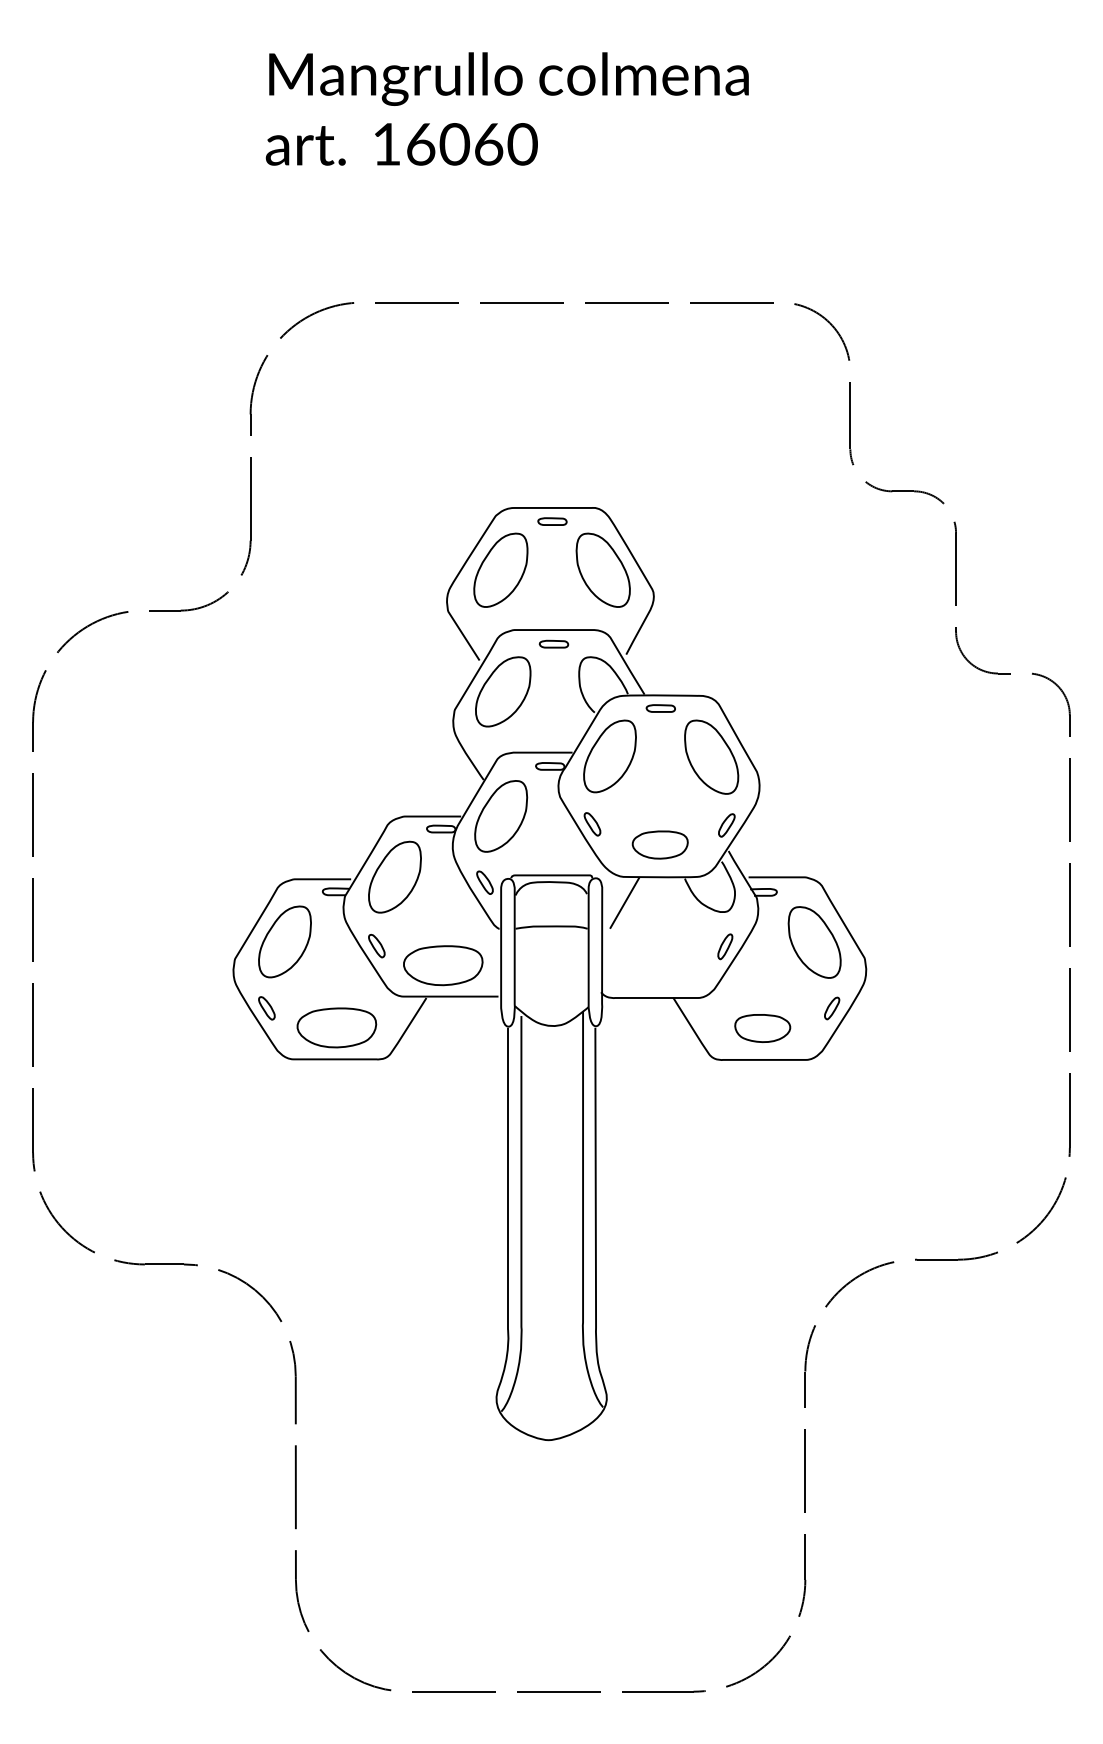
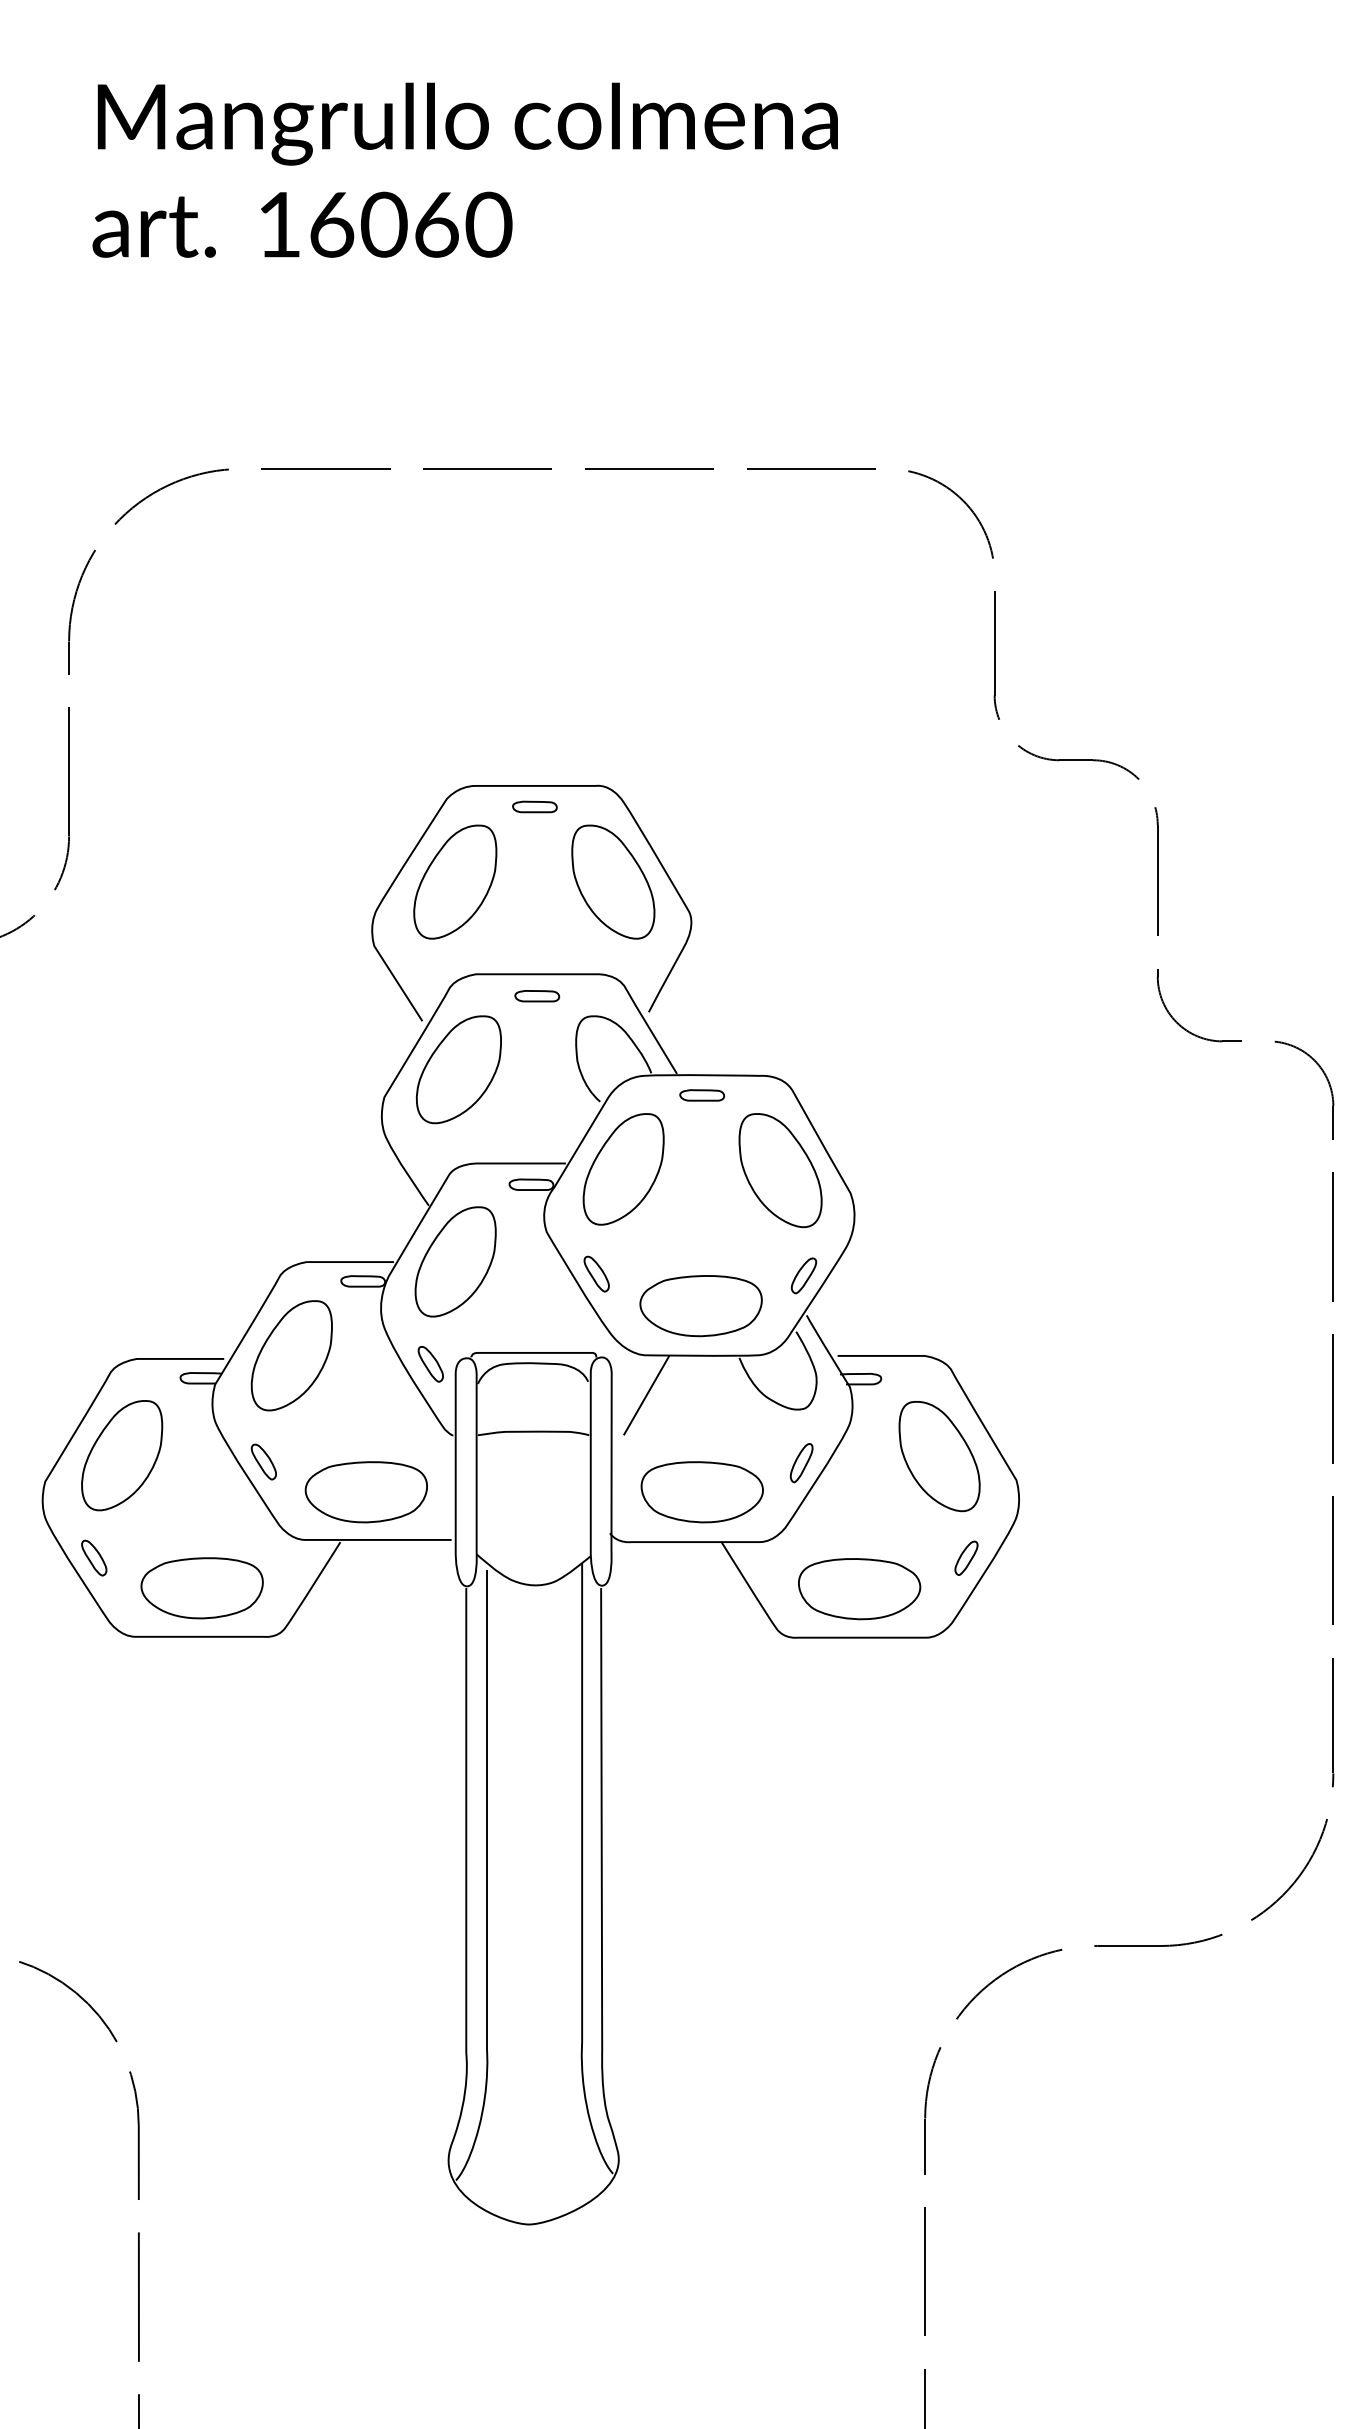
part: (660, 844) -> (701, 1305), size x1.43
part: (660, 965) -> (701, 1491), added
part: (762, 1028) -> (859, 1589), size x1.43

